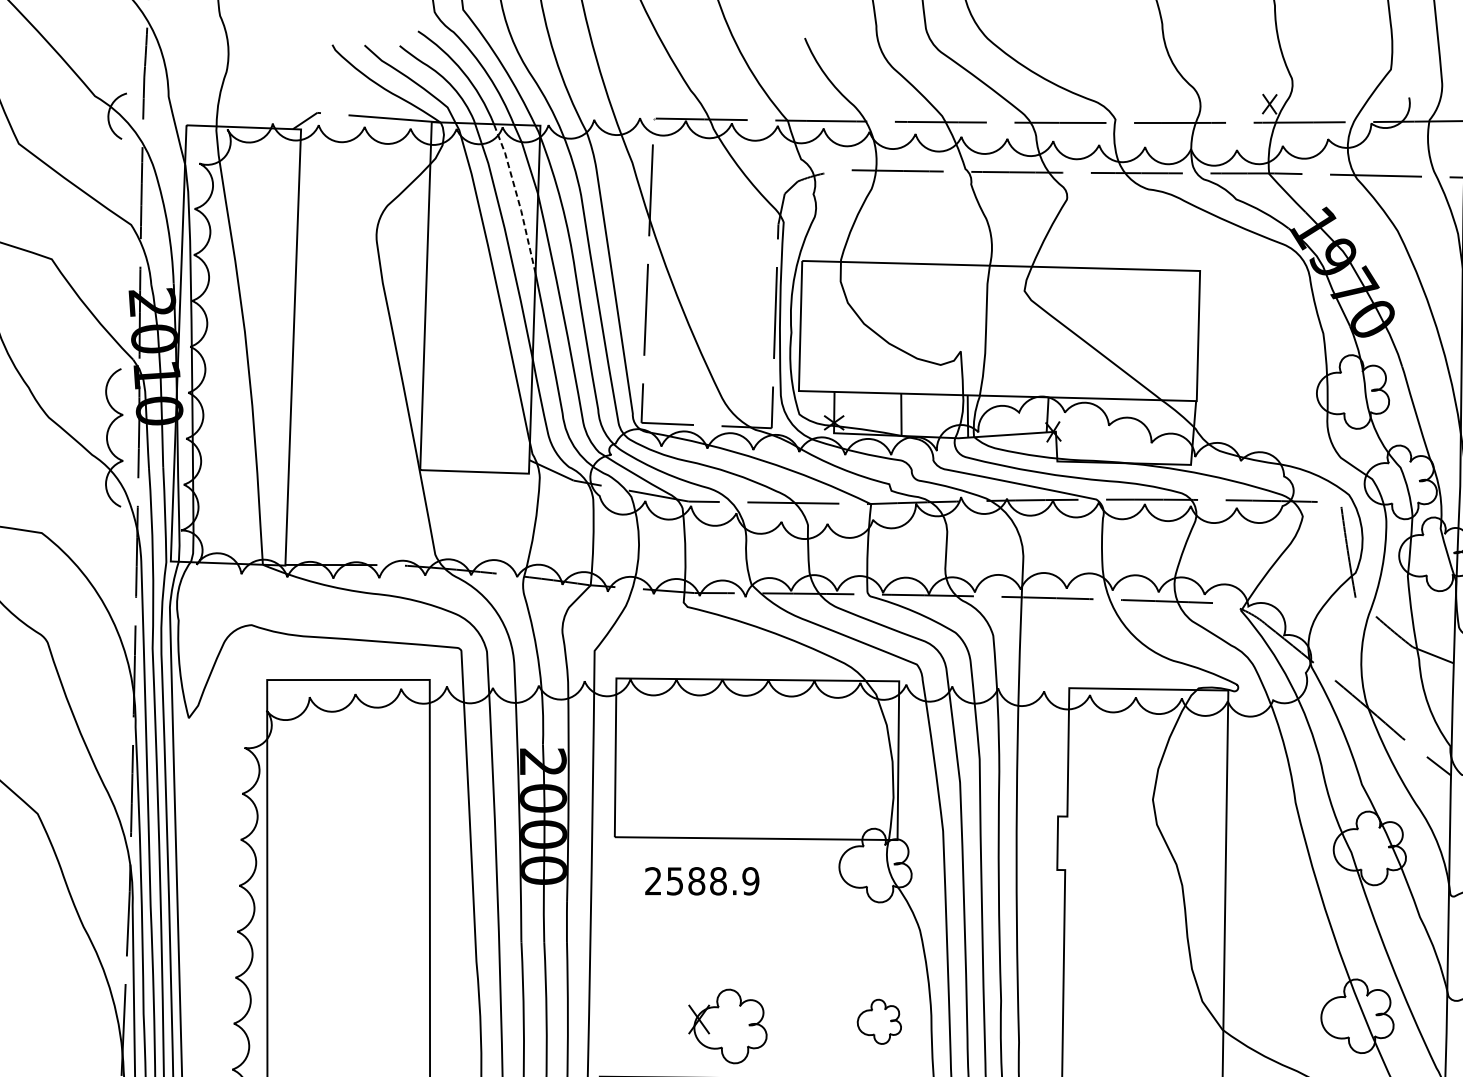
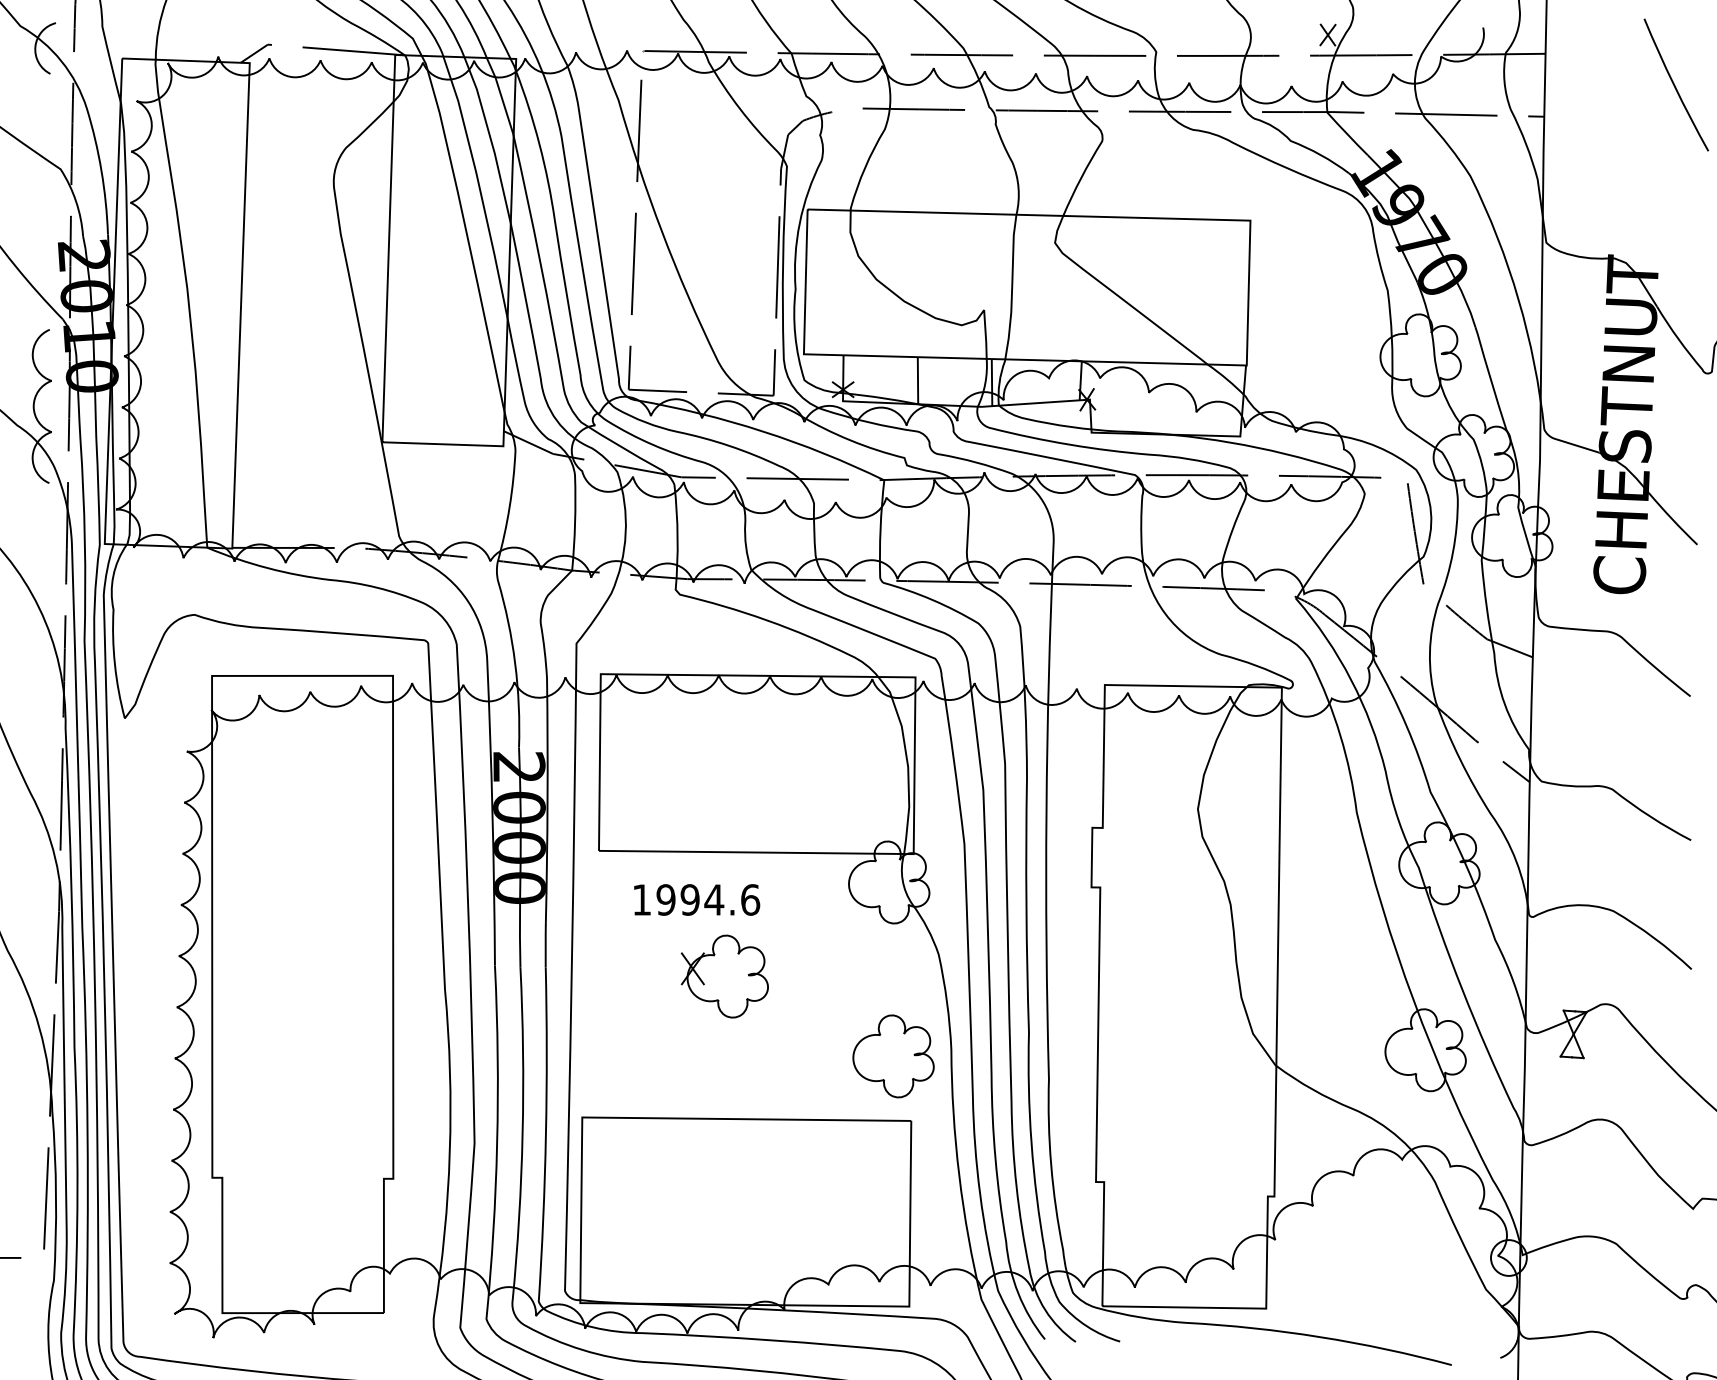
line: (517, 198) -> (490, 139), dashed -> solid
text: (702, 880) -> (696, 899), 2588.9 -> 1994.6
part: (879, 1021) -> (893, 1056), size x1.67
part: (727, 1026) -> (724, 976), moved

